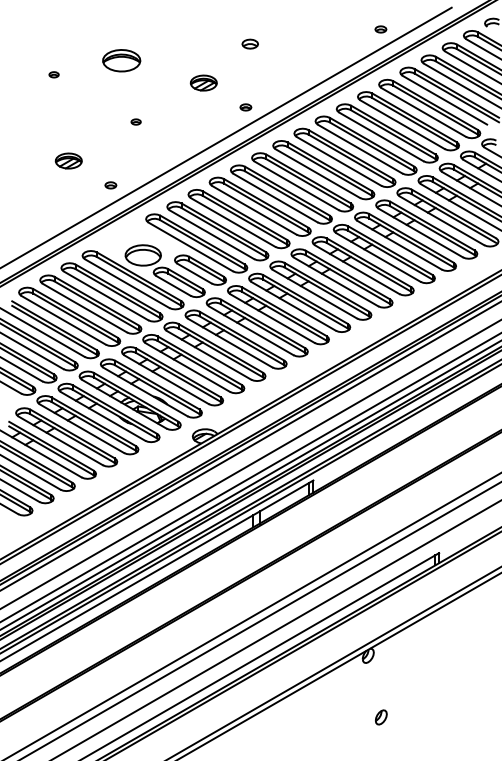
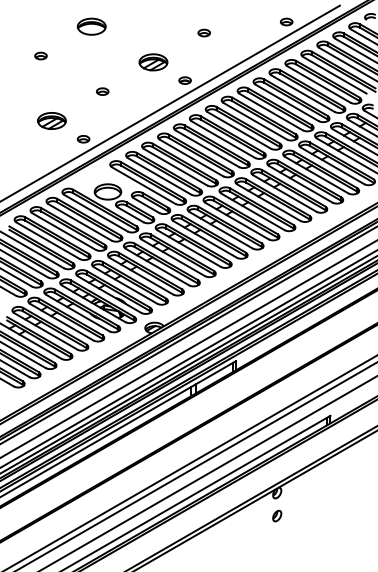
part: (380, 29) -> (286, 22), size x1.43
part: (249, 43) -> (203, 32), moved
part: (121, 60) -> (91, 26), moved
part: (53, 74) -> (40, 55), size x1.67
part: (203, 82) -> (153, 61), size x1.43
part: (245, 107) -> (184, 80), size x1.43
part: (135, 121) -> (102, 91), size x1.67
part: (68, 160) -> (51, 120), size x1.43
part: (110, 185) -> (83, 139), size x1.43
part: (381, 717) -> (277, 516), moved

